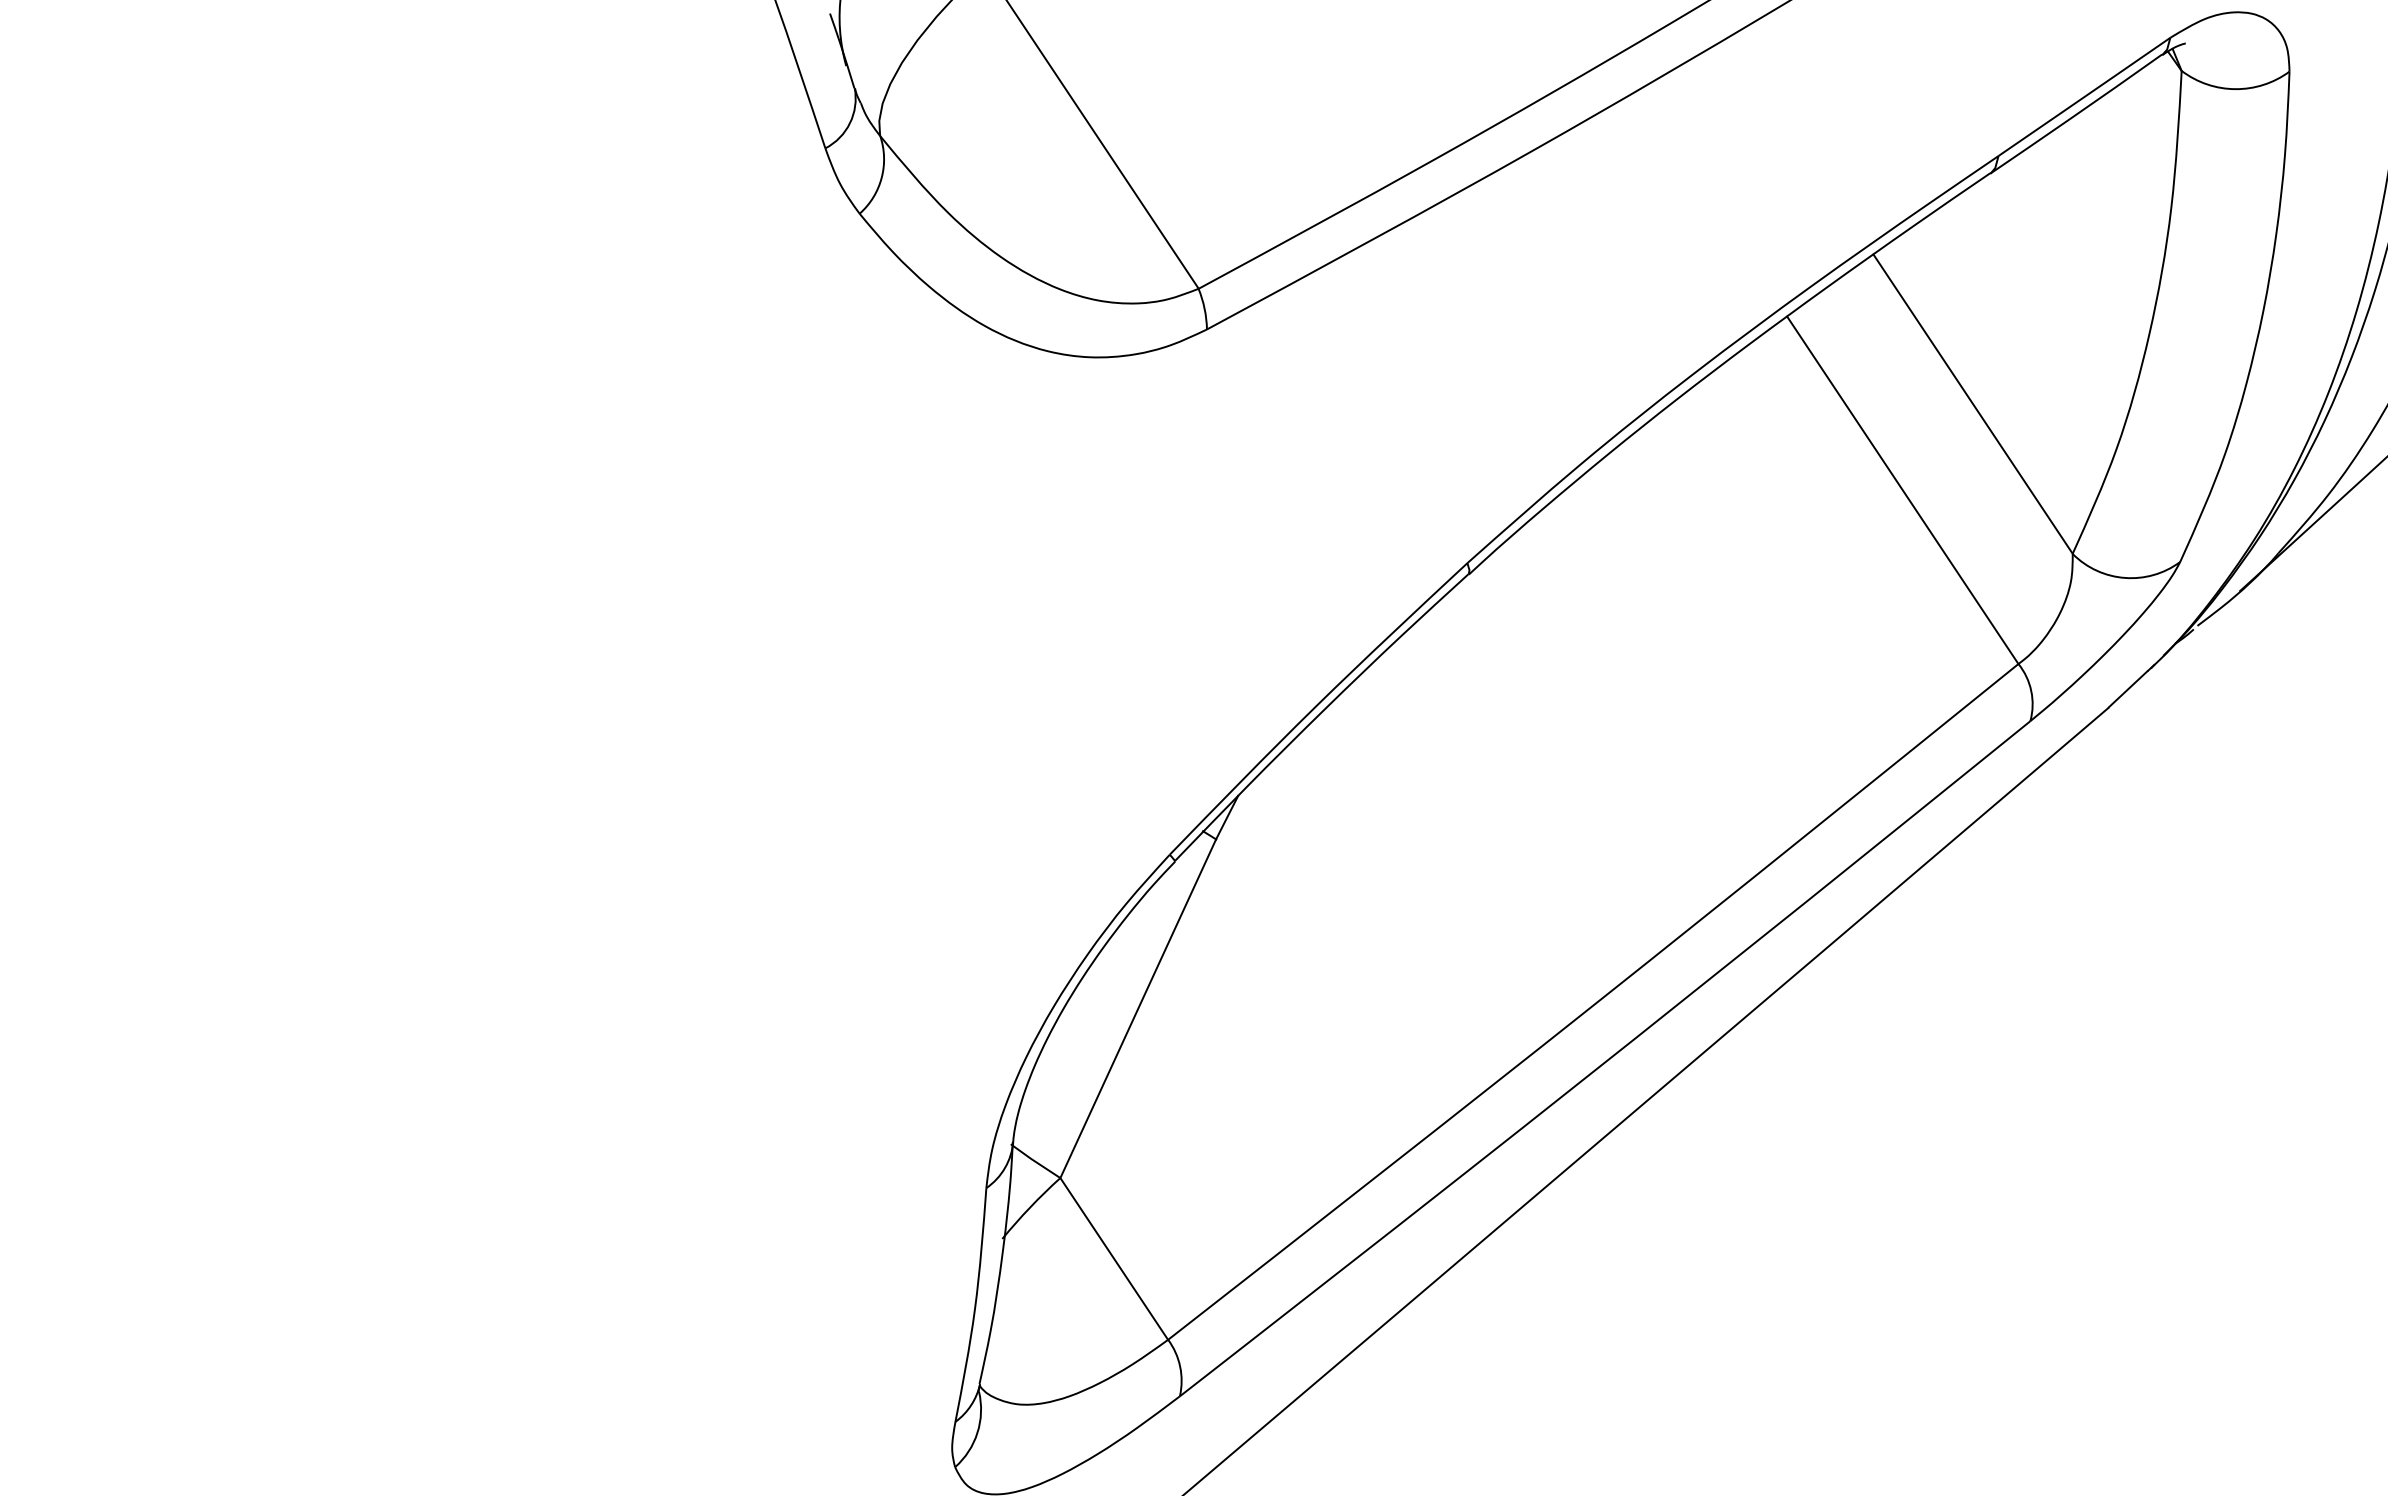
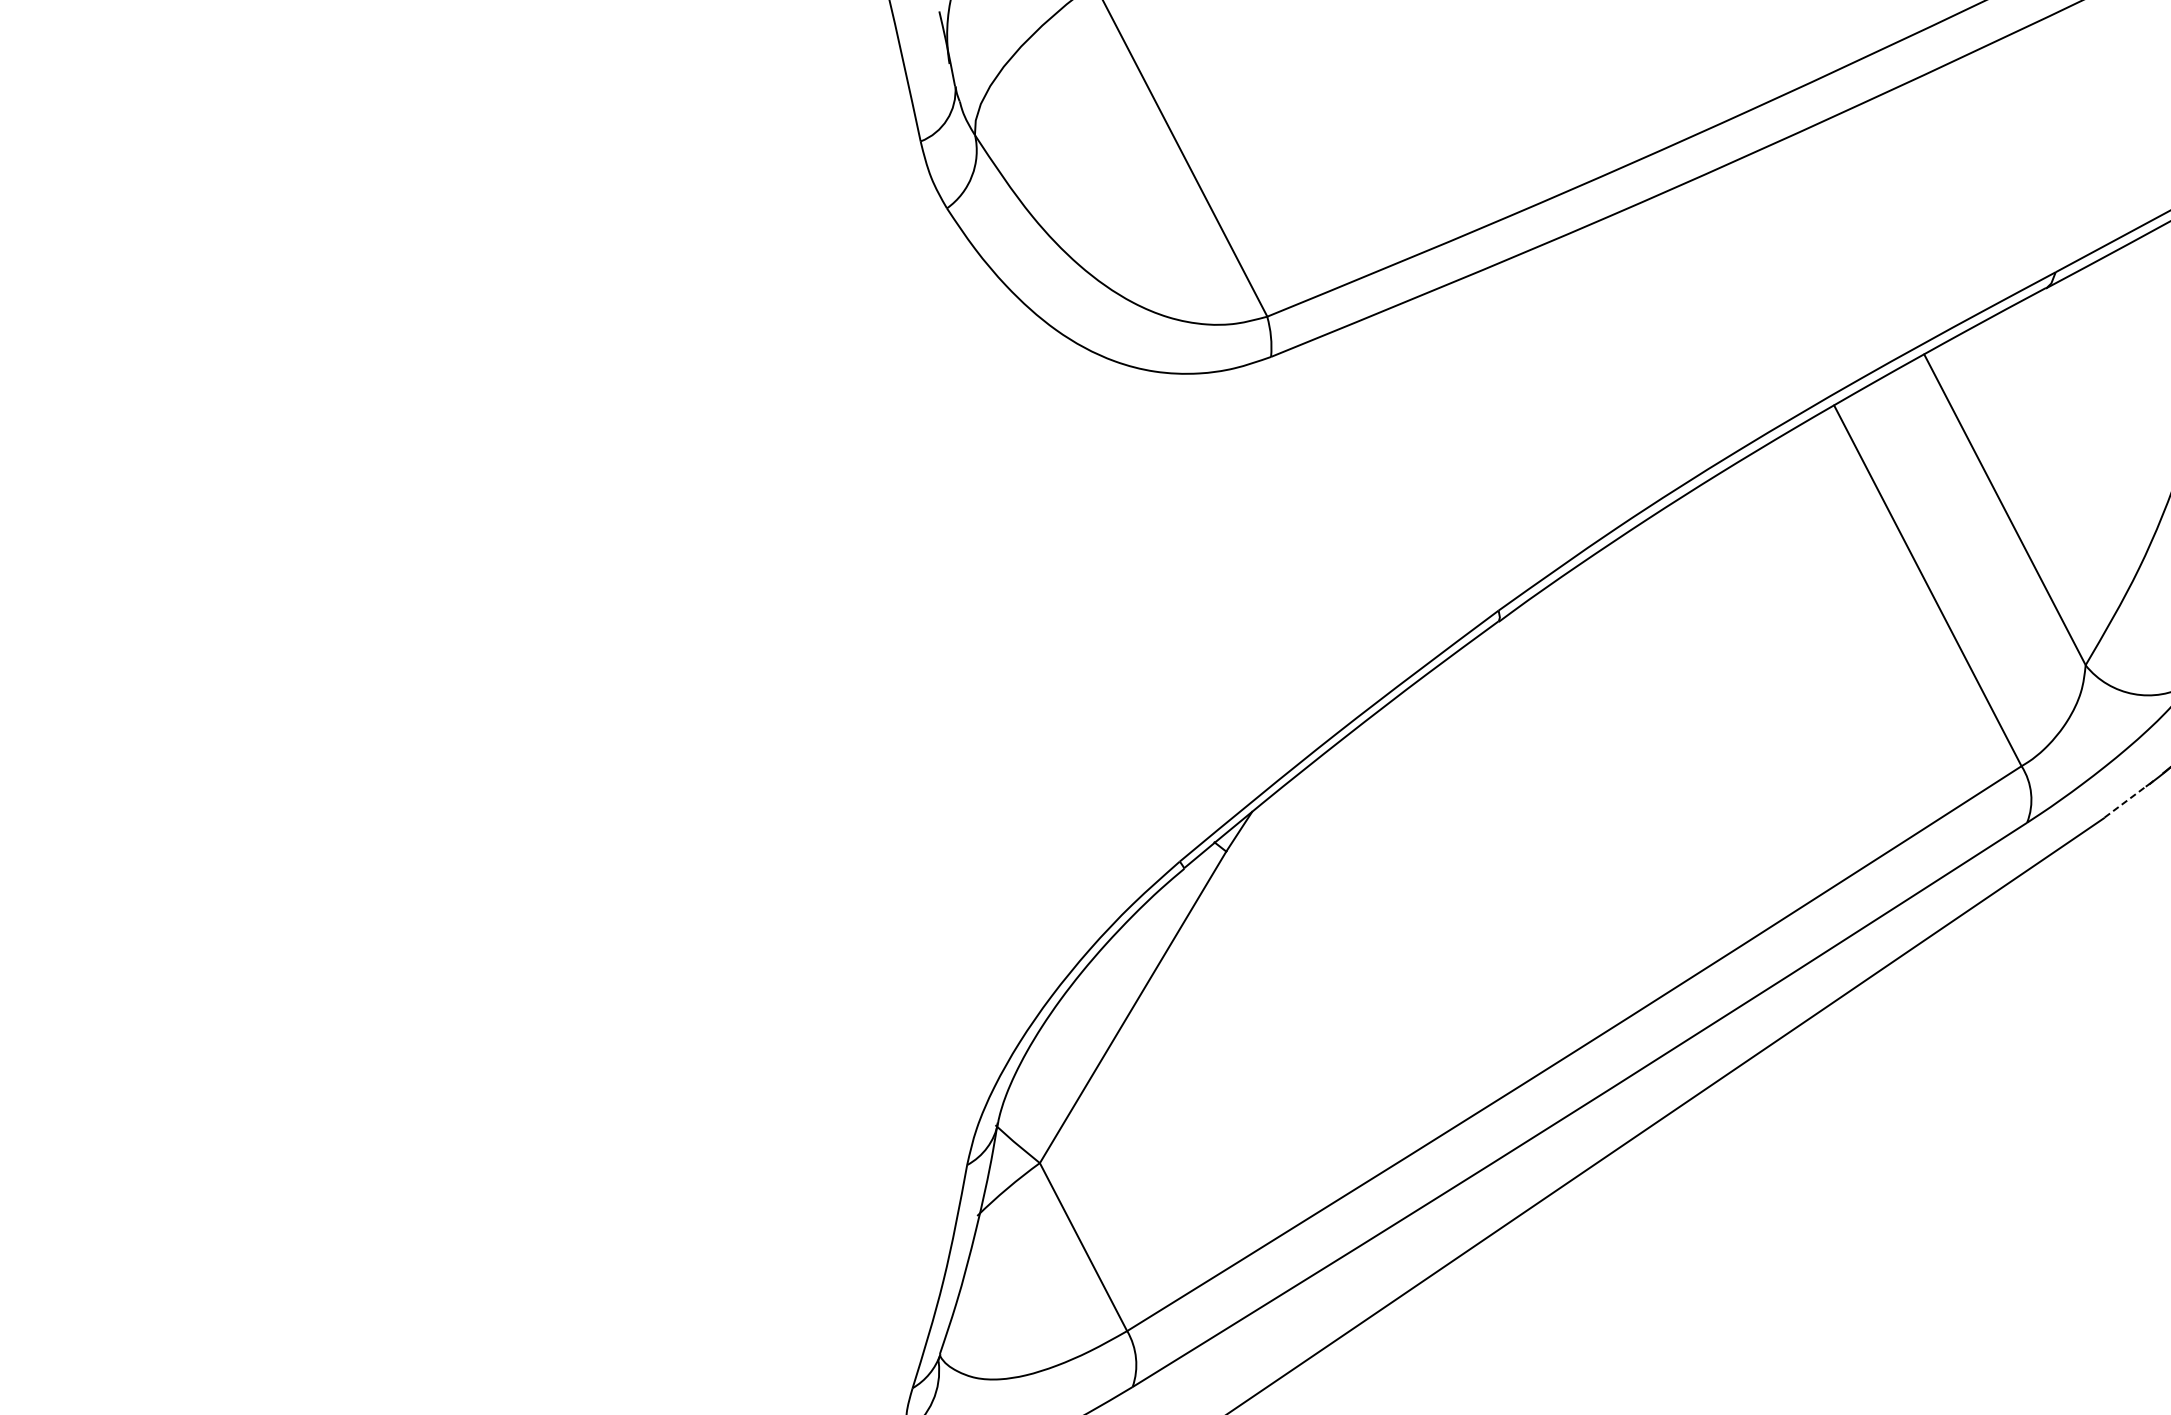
line: (2128, 688) -> (2125, 801), solid -> dashed

